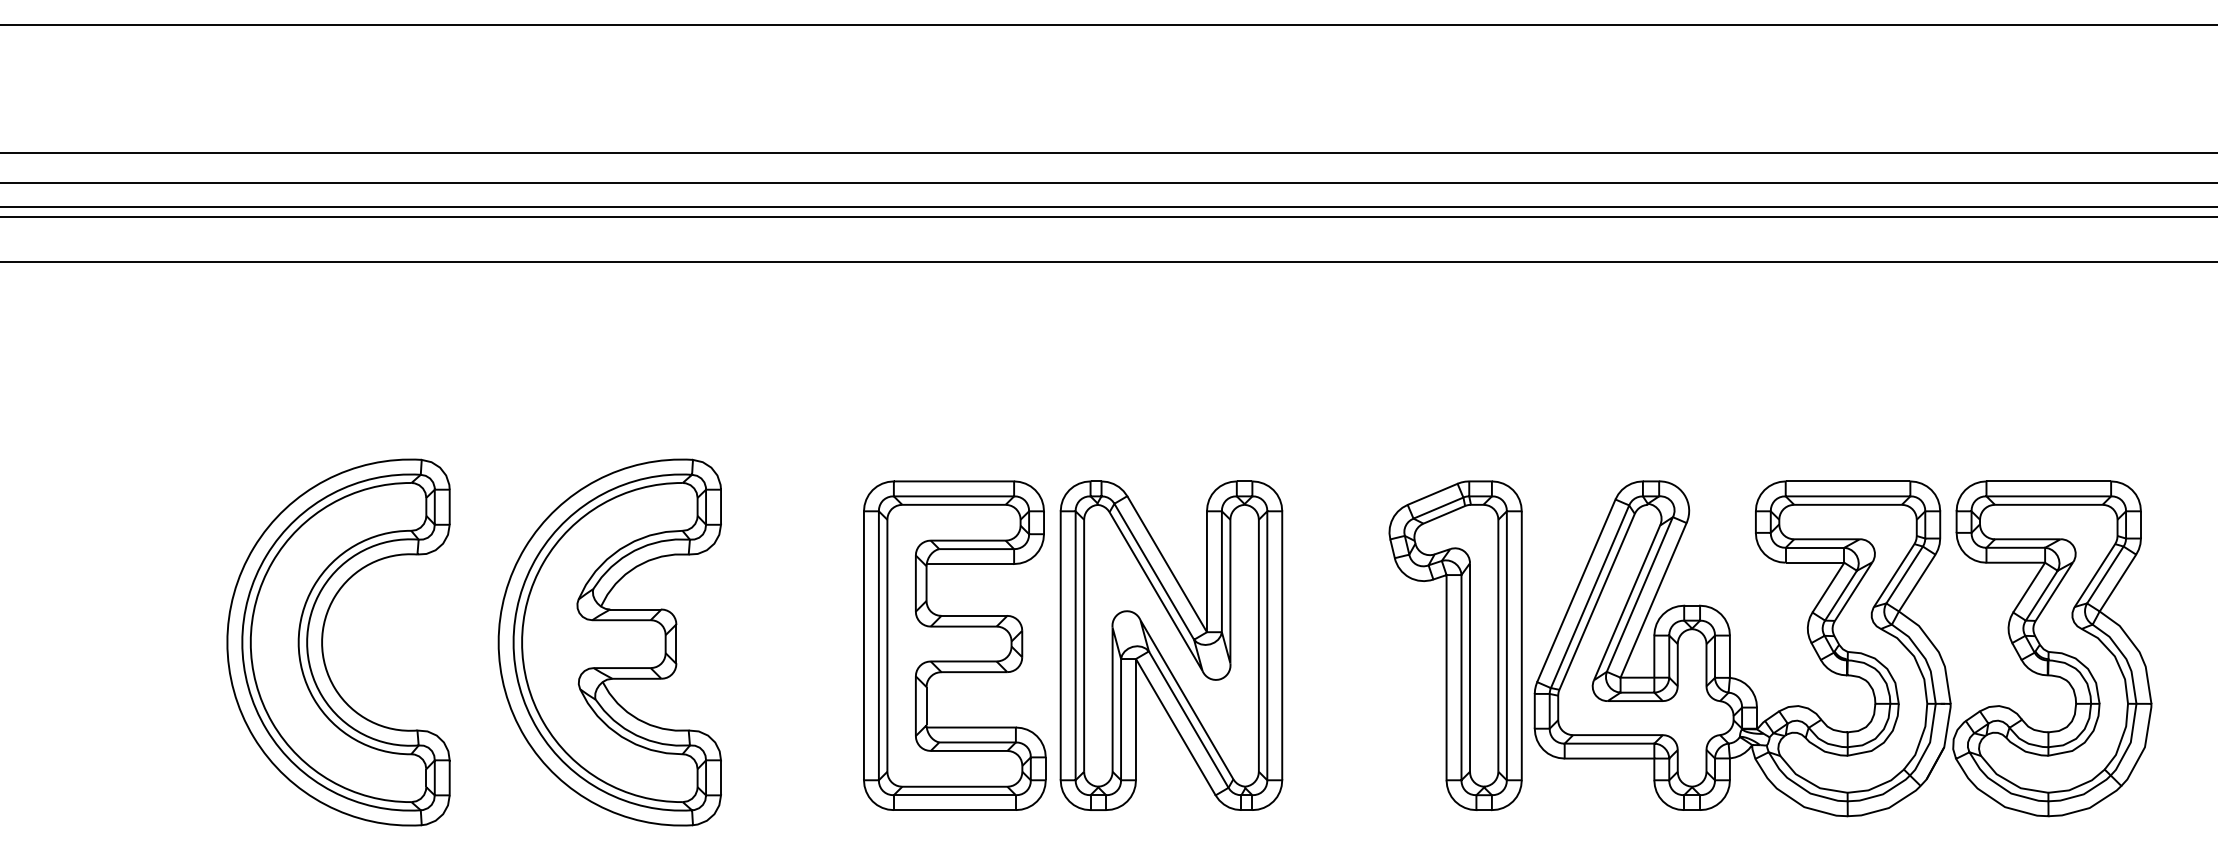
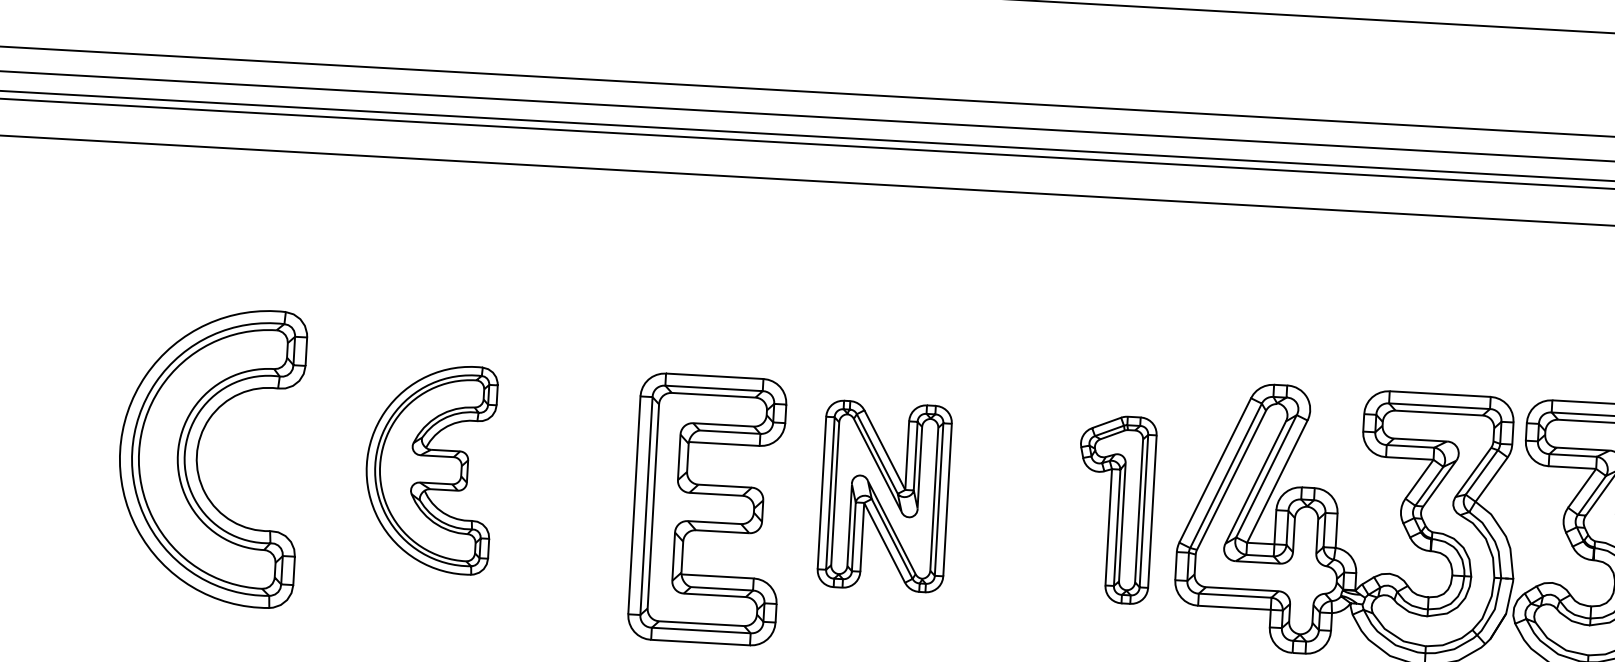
part: (609, 642) -> (429, 468), size x0.7
part: (954, 645) -> (707, 509), moved
part: (1171, 645) -> (884, 496), size x0.7
part: (1455, 645) -> (1114, 509), size x0.7

